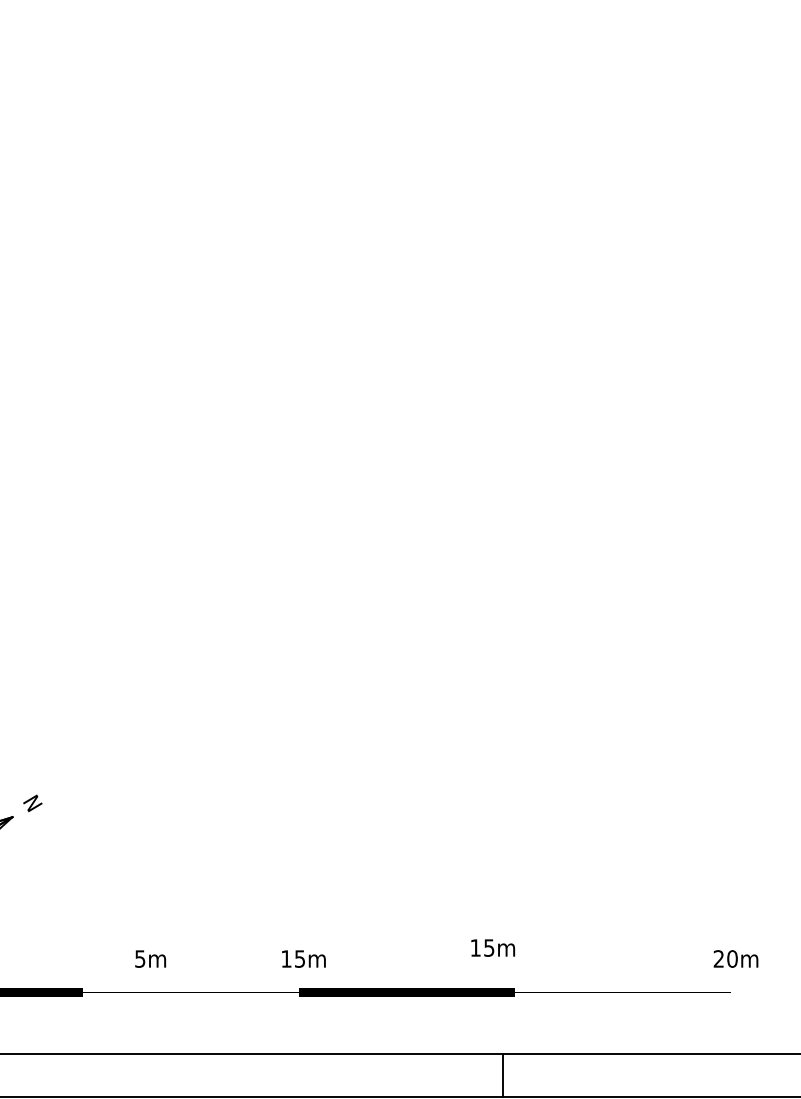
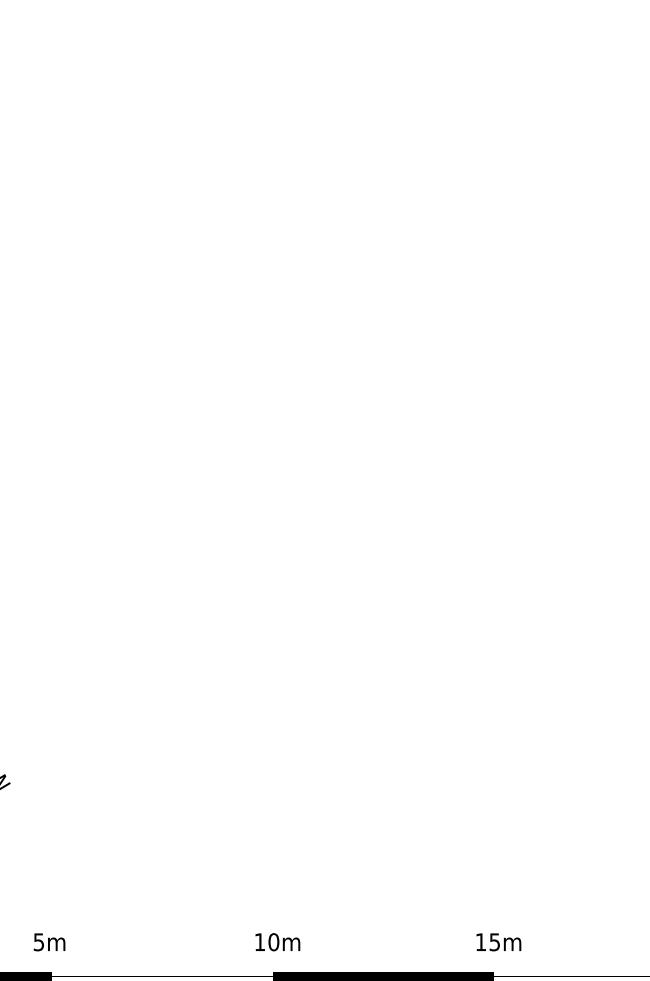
text: (493, 947) -> (499, 941), moved
text: (150, 958) -> (49, 941), moved
text: (299, 958) -> (273, 941), 15m -> 10m

